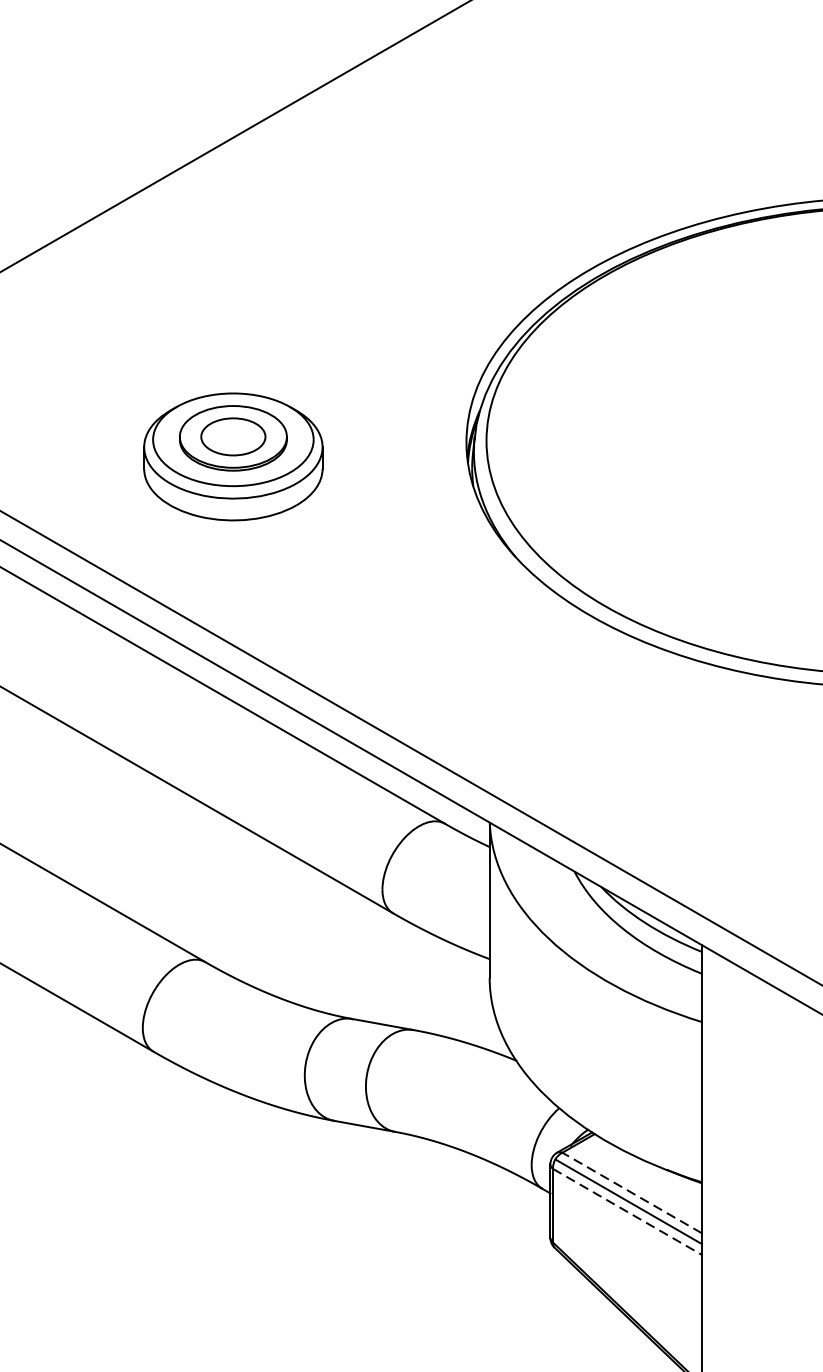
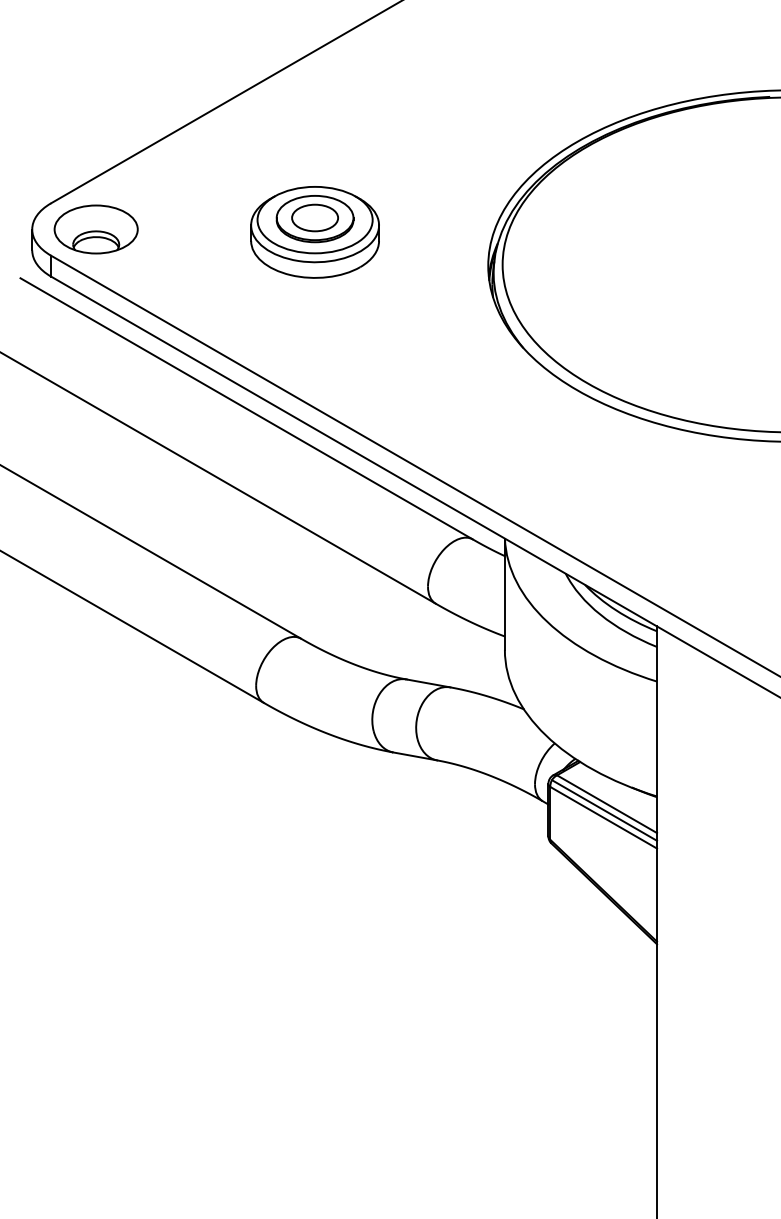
part: (232, 457) -> (314, 232), moved
line: (632, 1193) -> (607, 804), dashed -> solid
line: (627, 1211) -> (603, 817), dashed -> solid

